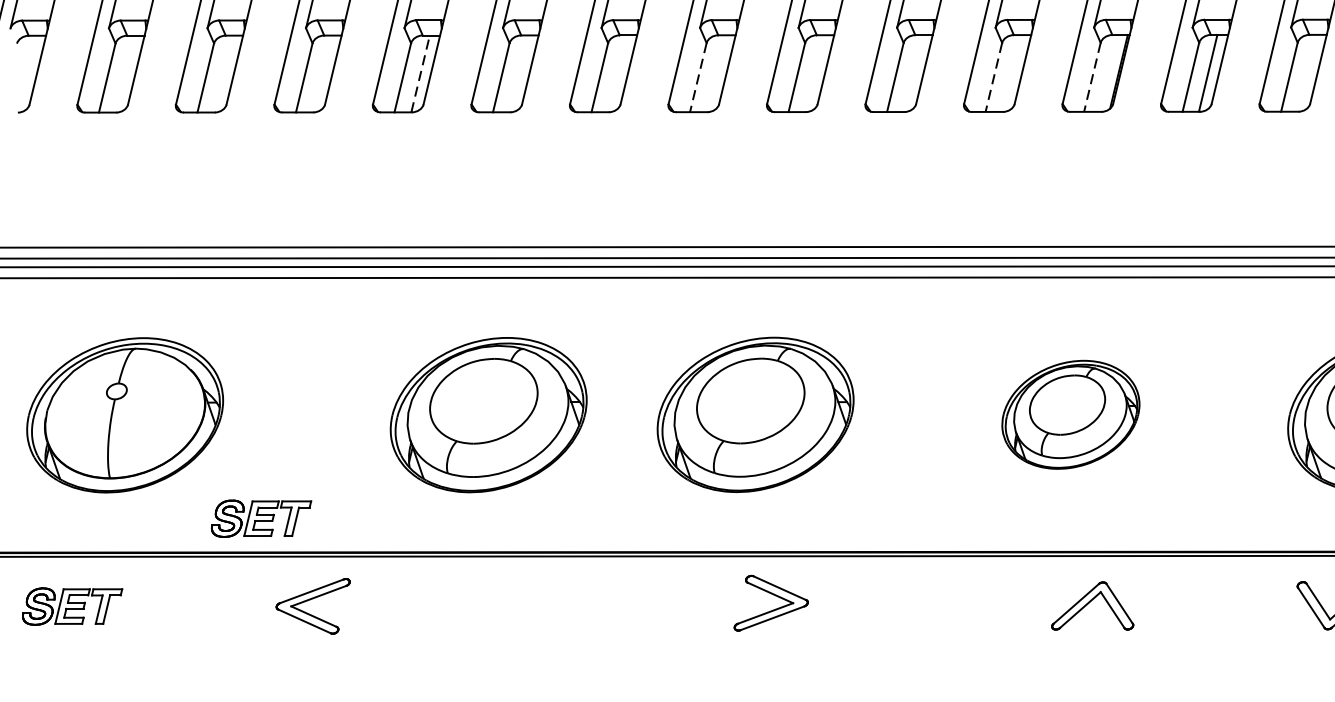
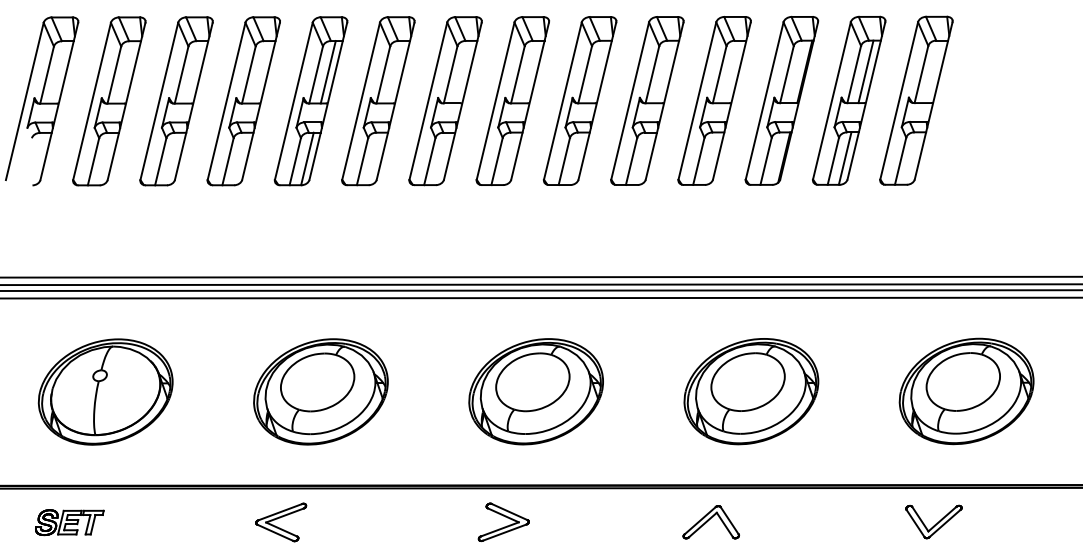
line: (420, 73) -> (307, 158), dashed -> solid
line: (993, 77) -> (698, 161), dashed -> solid
line: (1091, 77) -> (765, 161), dashed -> solid
line: (697, 79) -> (496, 162), dashed -> solid
part: (488, 414) -> (320, 391), moved
part: (1070, 414) -> (751, 391), size x1.43
part: (261, 518) -> (198, 462), removed
part: (770, 603) -> (503, 522), moved
part: (313, 606) -> (281, 522), moved
part: (1091, 606) -> (710, 522), moved

